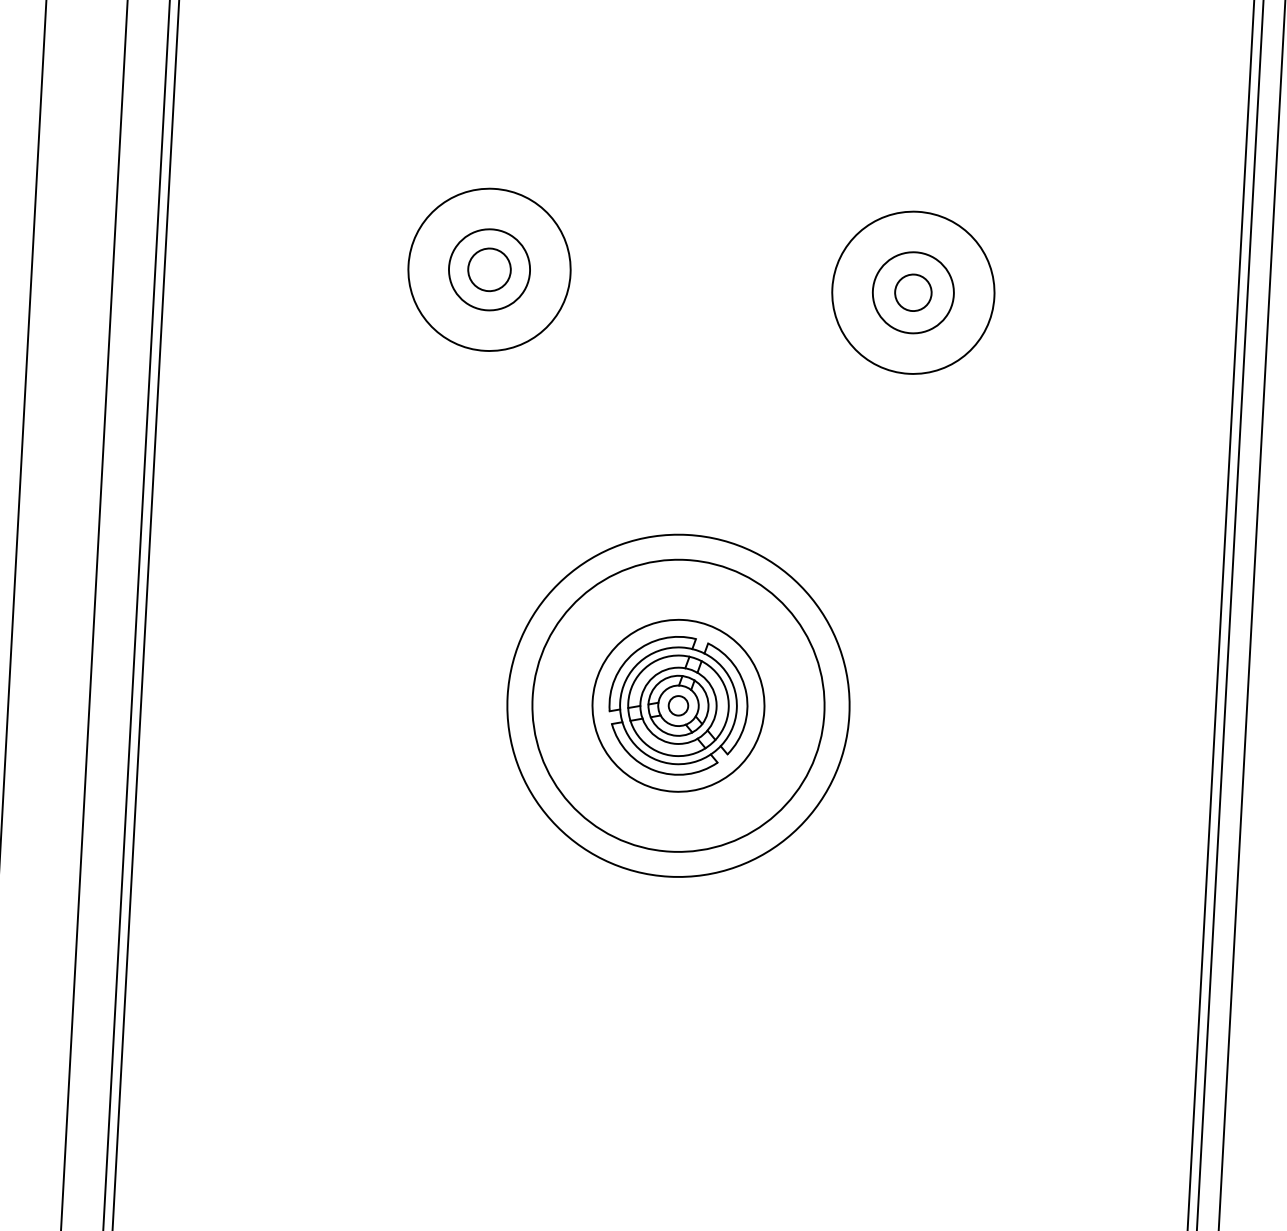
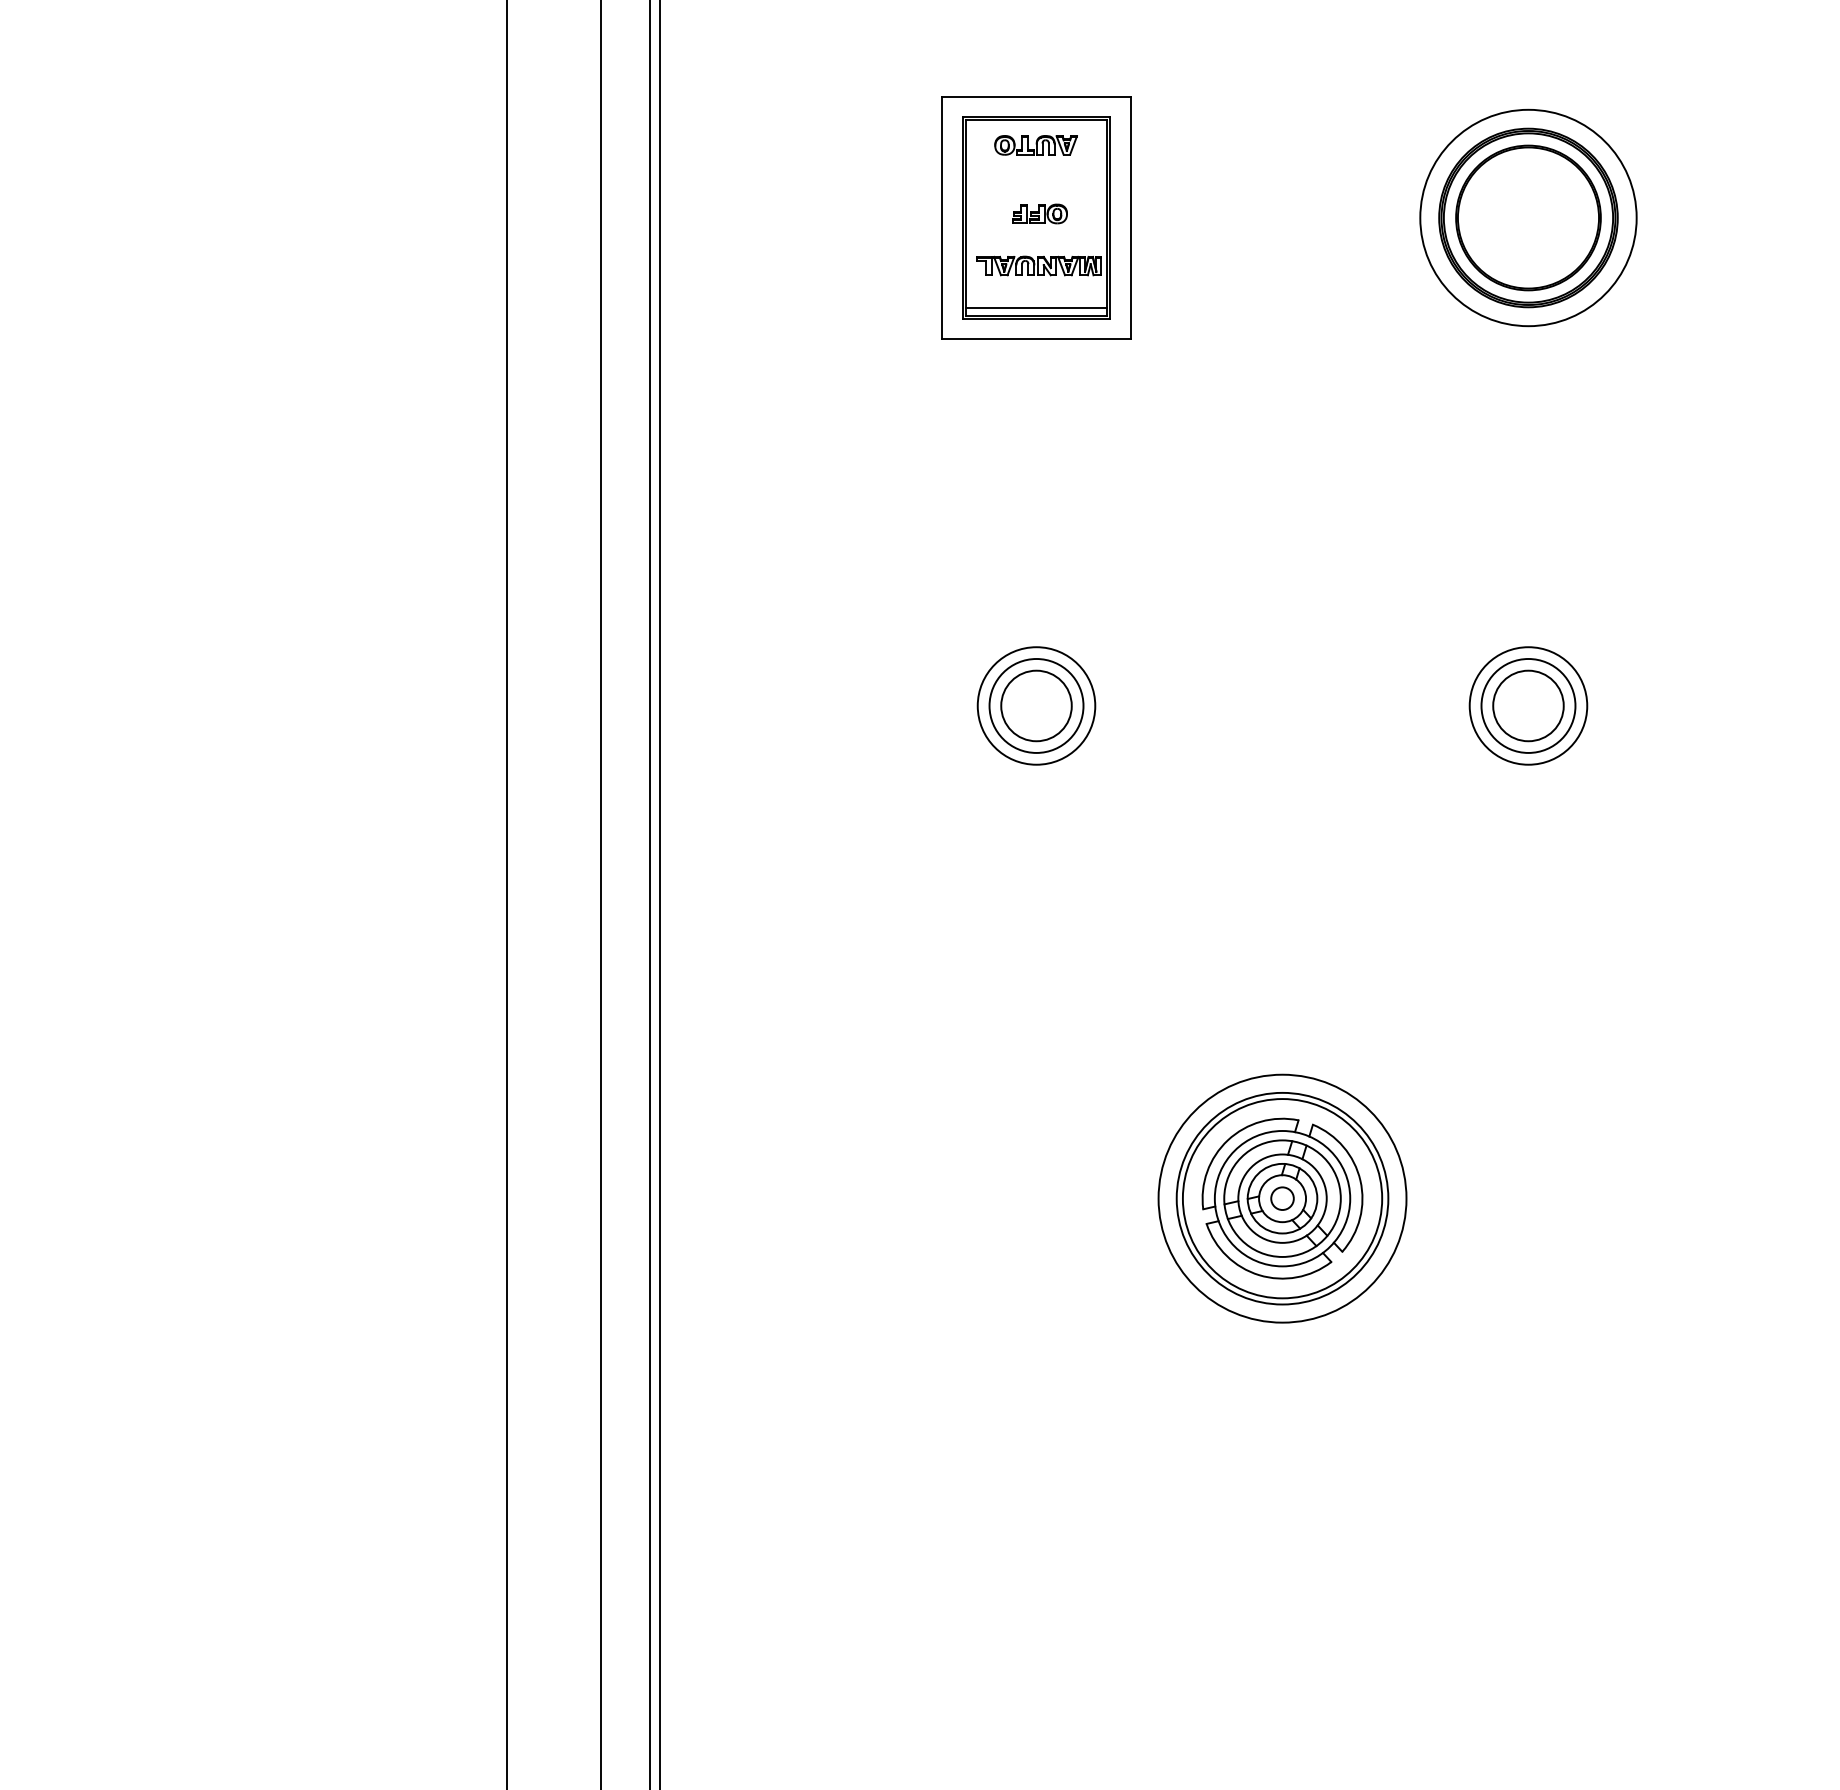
circle: (489, 269) -> (1036, 705), size x0.62
circle: (489, 269) -> (1036, 705), size x1.43
circle: (913, 292) -> (1528, 705), size x0.62
circle: (913, 292) -> (1528, 705), size x1.67
circle: (678, 705) -> (1282, 1198), size x0.62
circle: (678, 705) -> (1282, 1198), size x0.62

